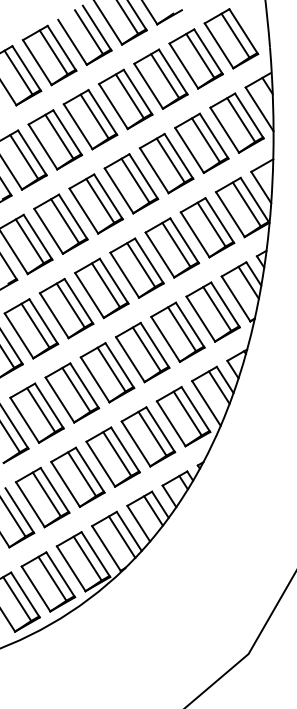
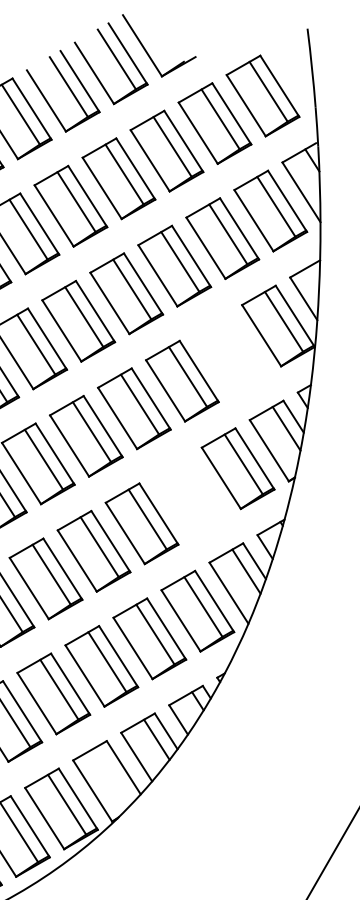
part: (207, 227) -> (230, 353), removed
part: (177, 331) -> (189, 495), removed
line: (121, 536) -> (113, 774), removed

